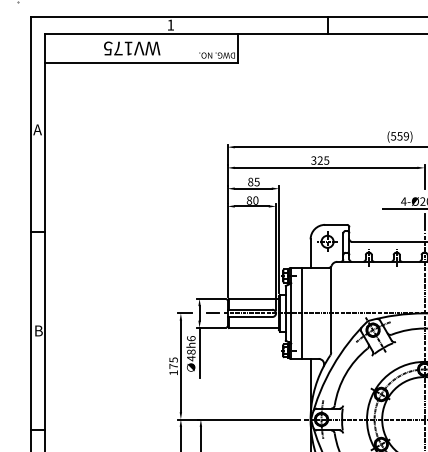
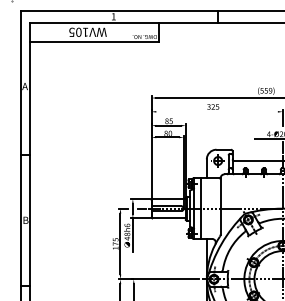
text: (117, 47) -> (78, 31), WV175 -> WV105
line: (325, 167) -> (216, 111), removed

